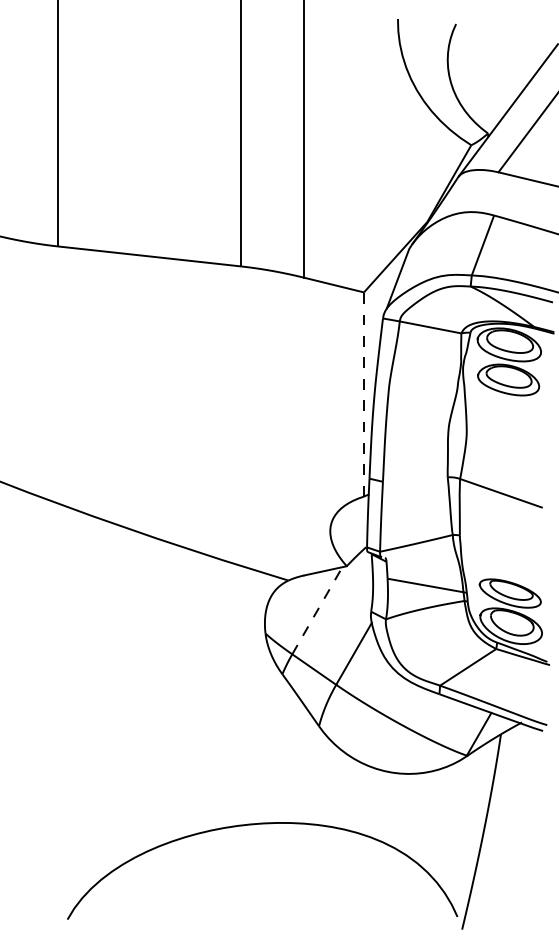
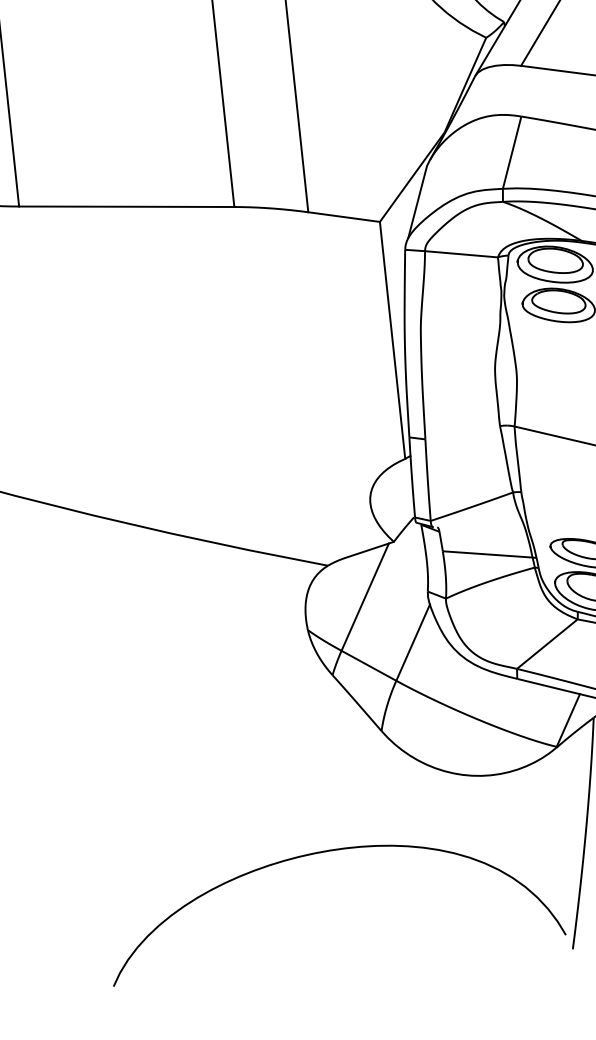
line: (364, 394) -> (393, 340), dashed -> solid
line: (317, 610) -> (365, 596), dashed -> solid

